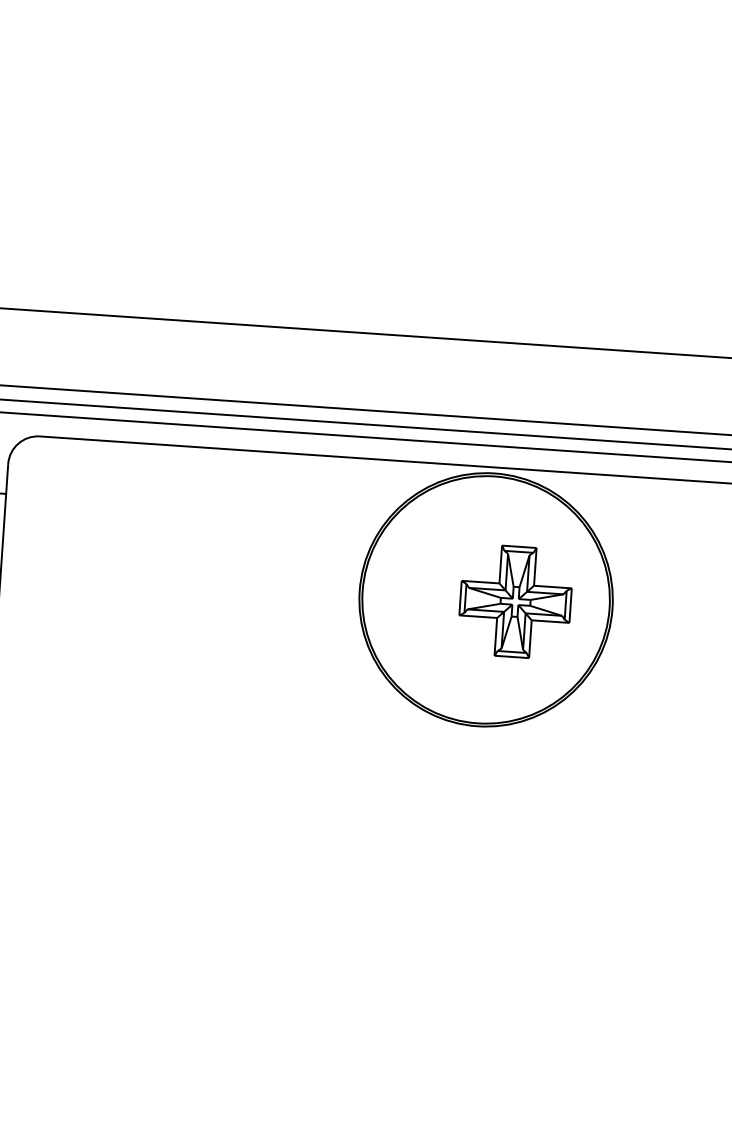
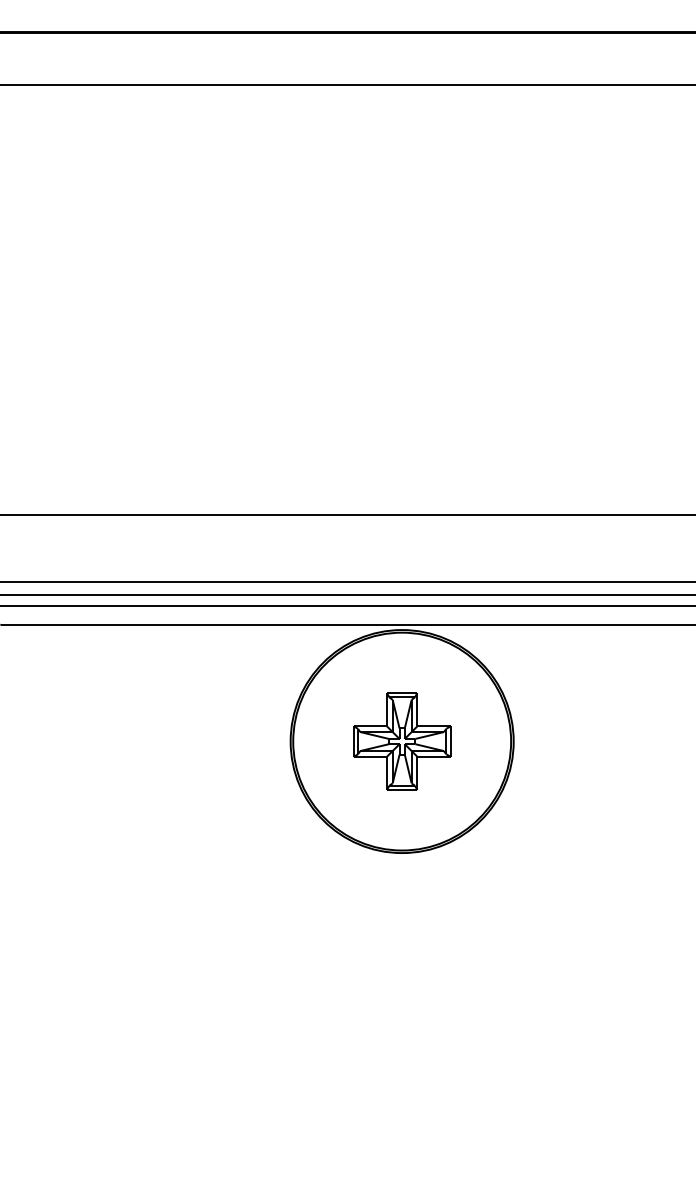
part: (515, 601) -> (402, 741), moved

